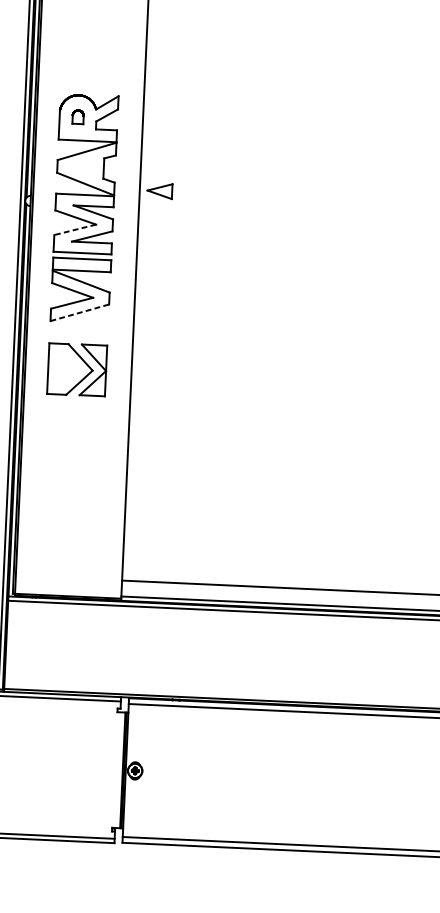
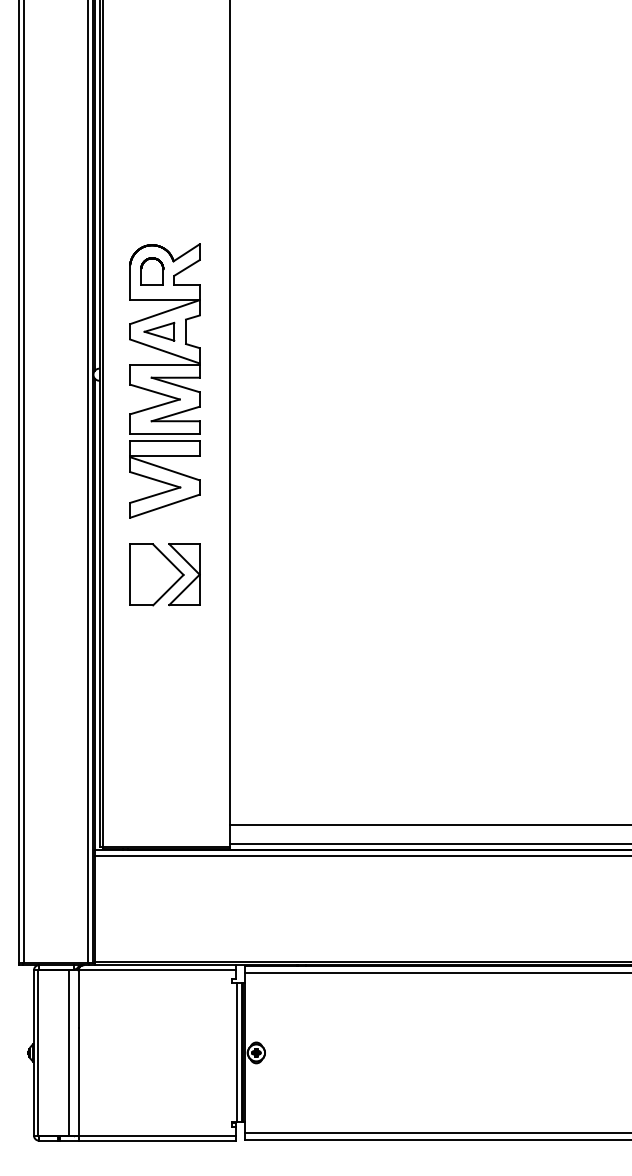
part: (78, 117) -> (152, 271), size x1.67
part: (159, 190) -> (159, 331), moved
line: (75, 229) -> (155, 406), dashed -> solid
line: (80, 313) -> (165, 506), dashed -> solid
line: (119, 769) -> (237, 1052), added

